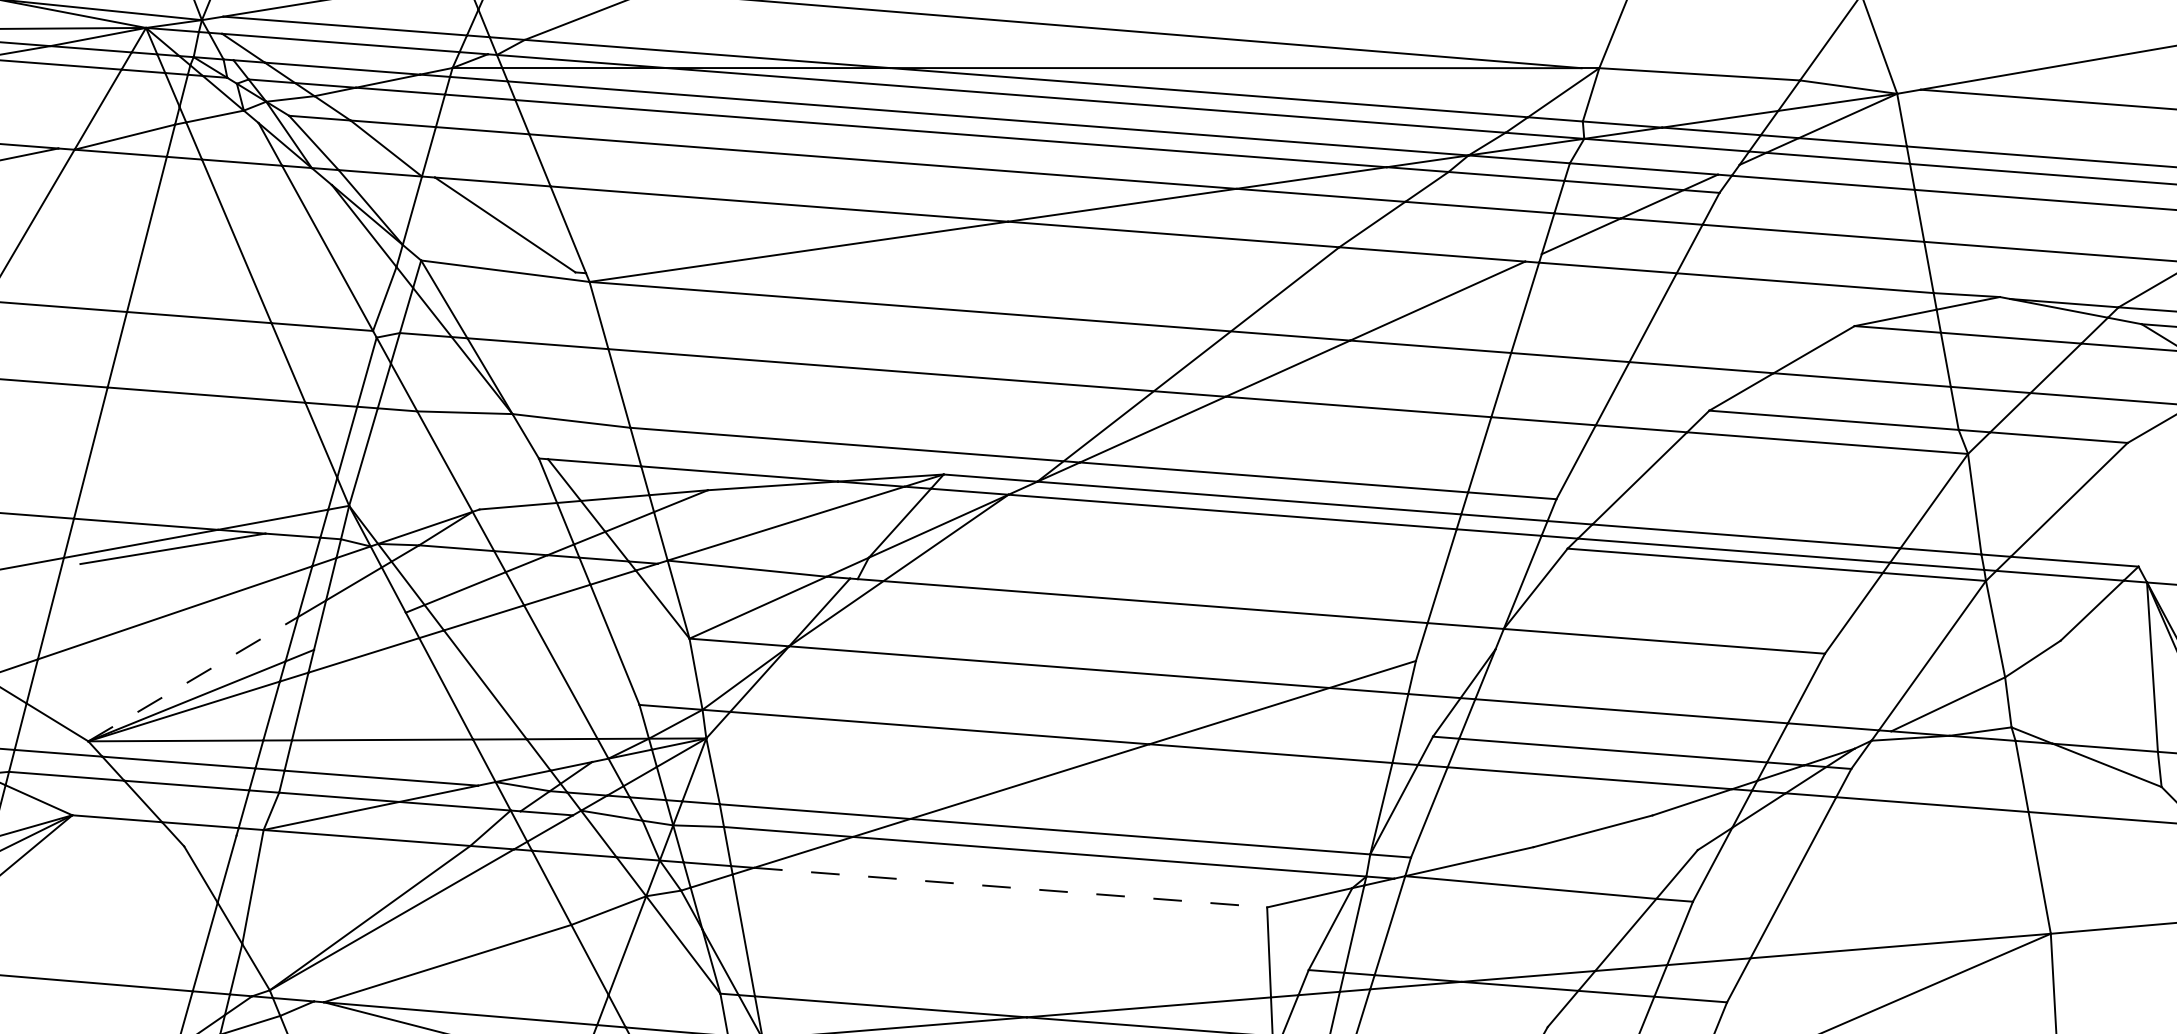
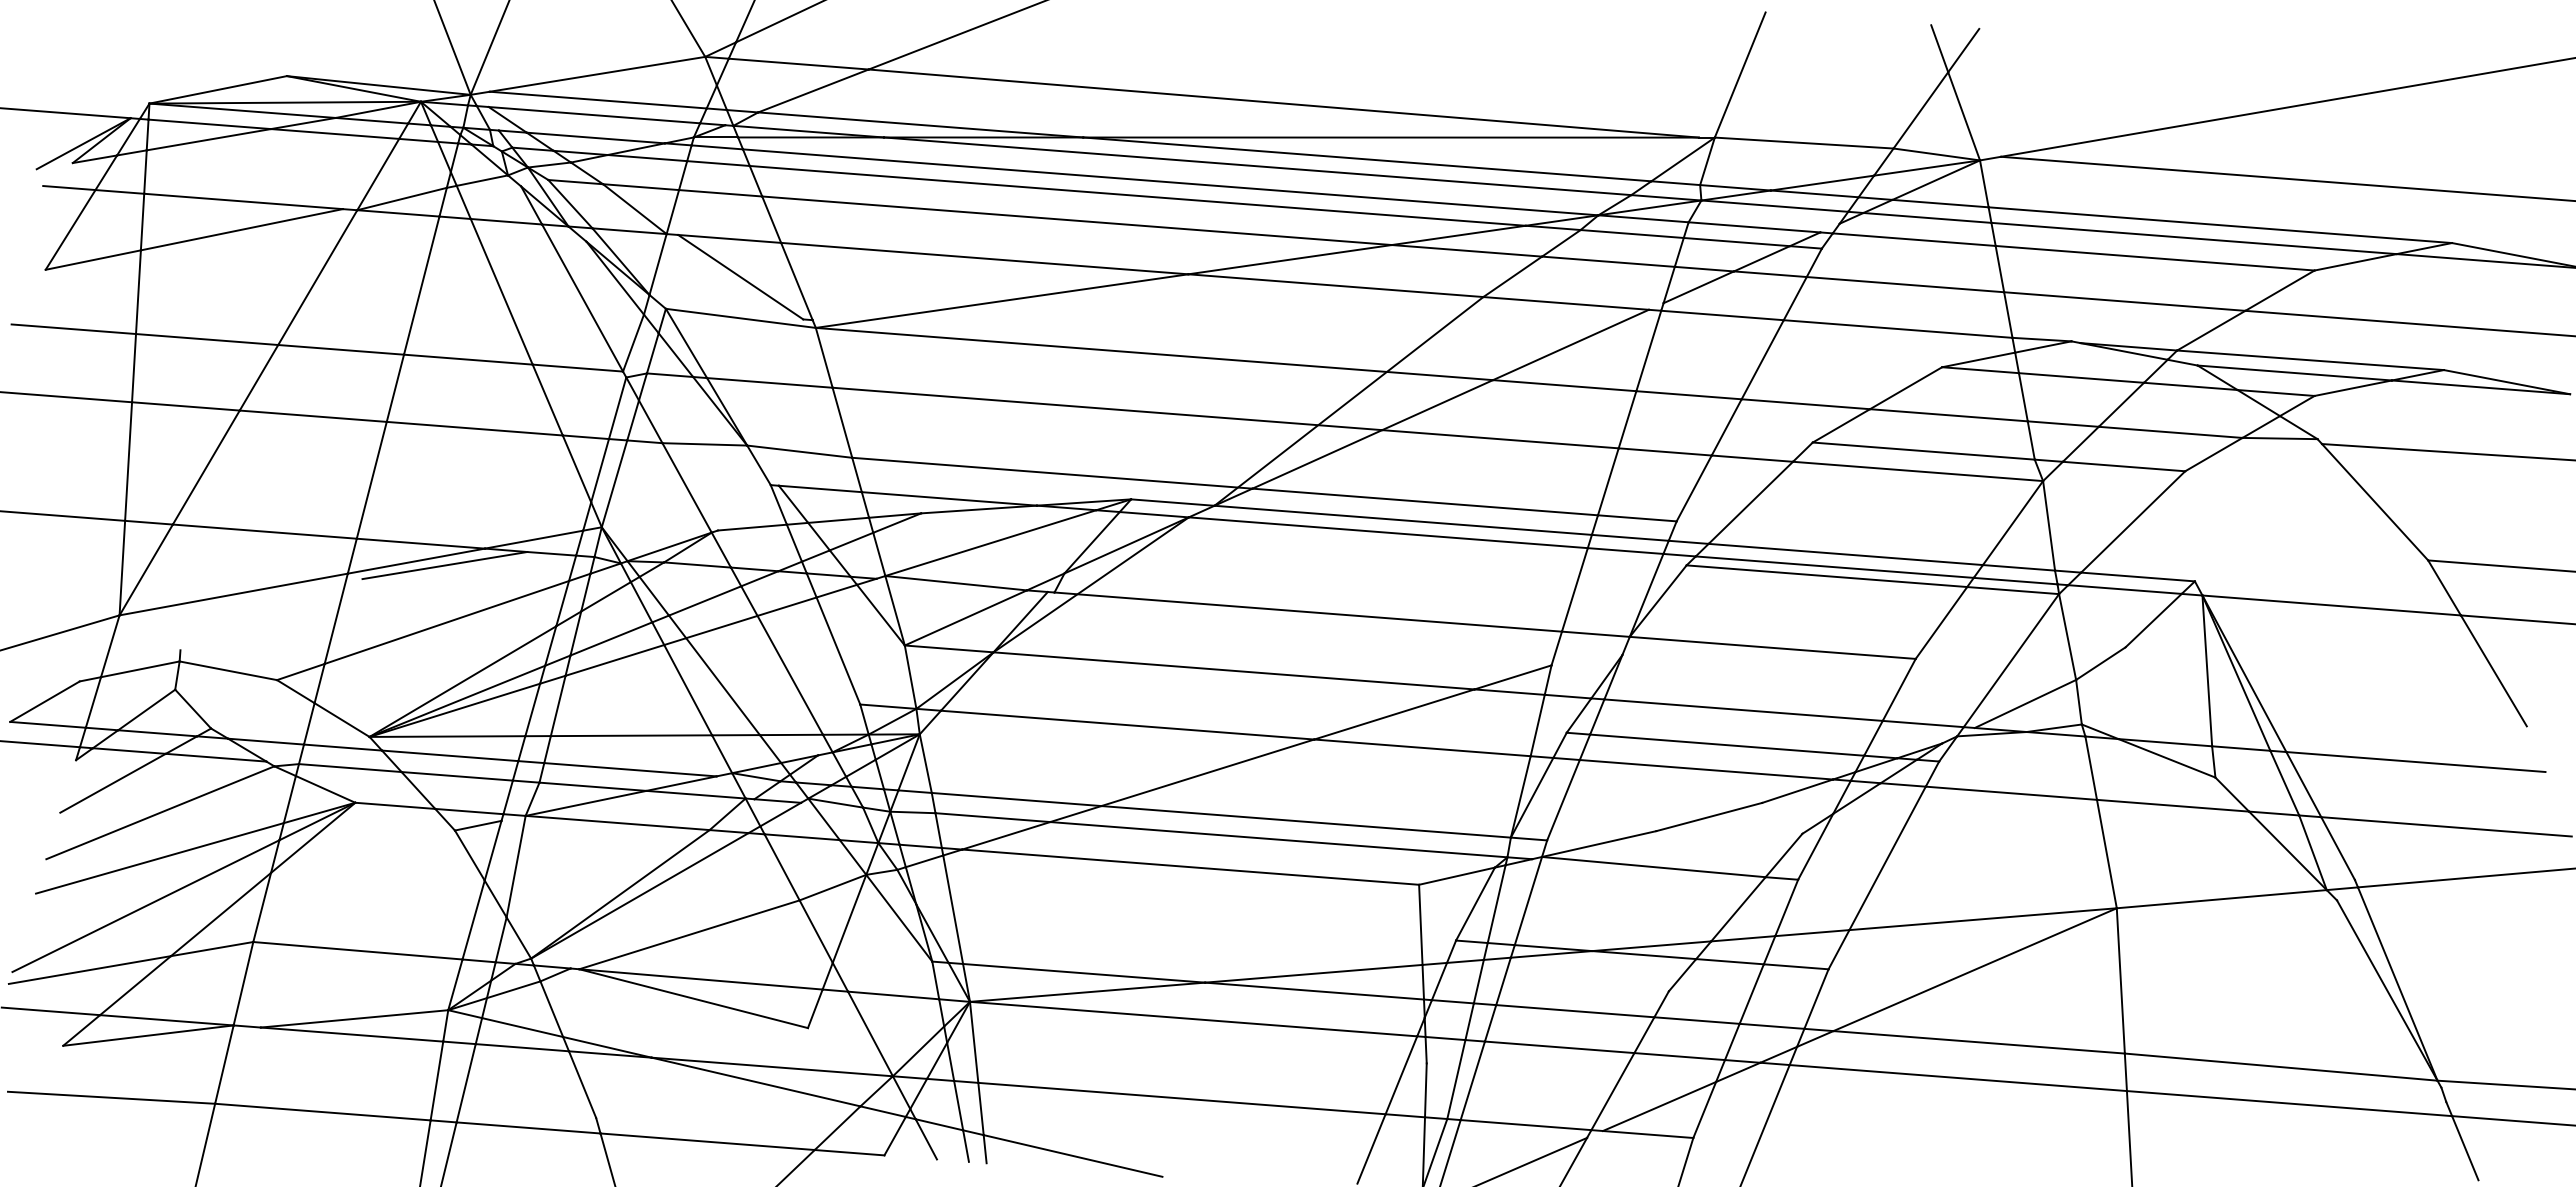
line: (360, 630) -> (611, 638), added
line: (192, 679) -> (462, 681), dashed -> solid
line: (209, 840) -> (477, 825), added
line: (1011, 887) -> (1191, 867), dashed -> solid

